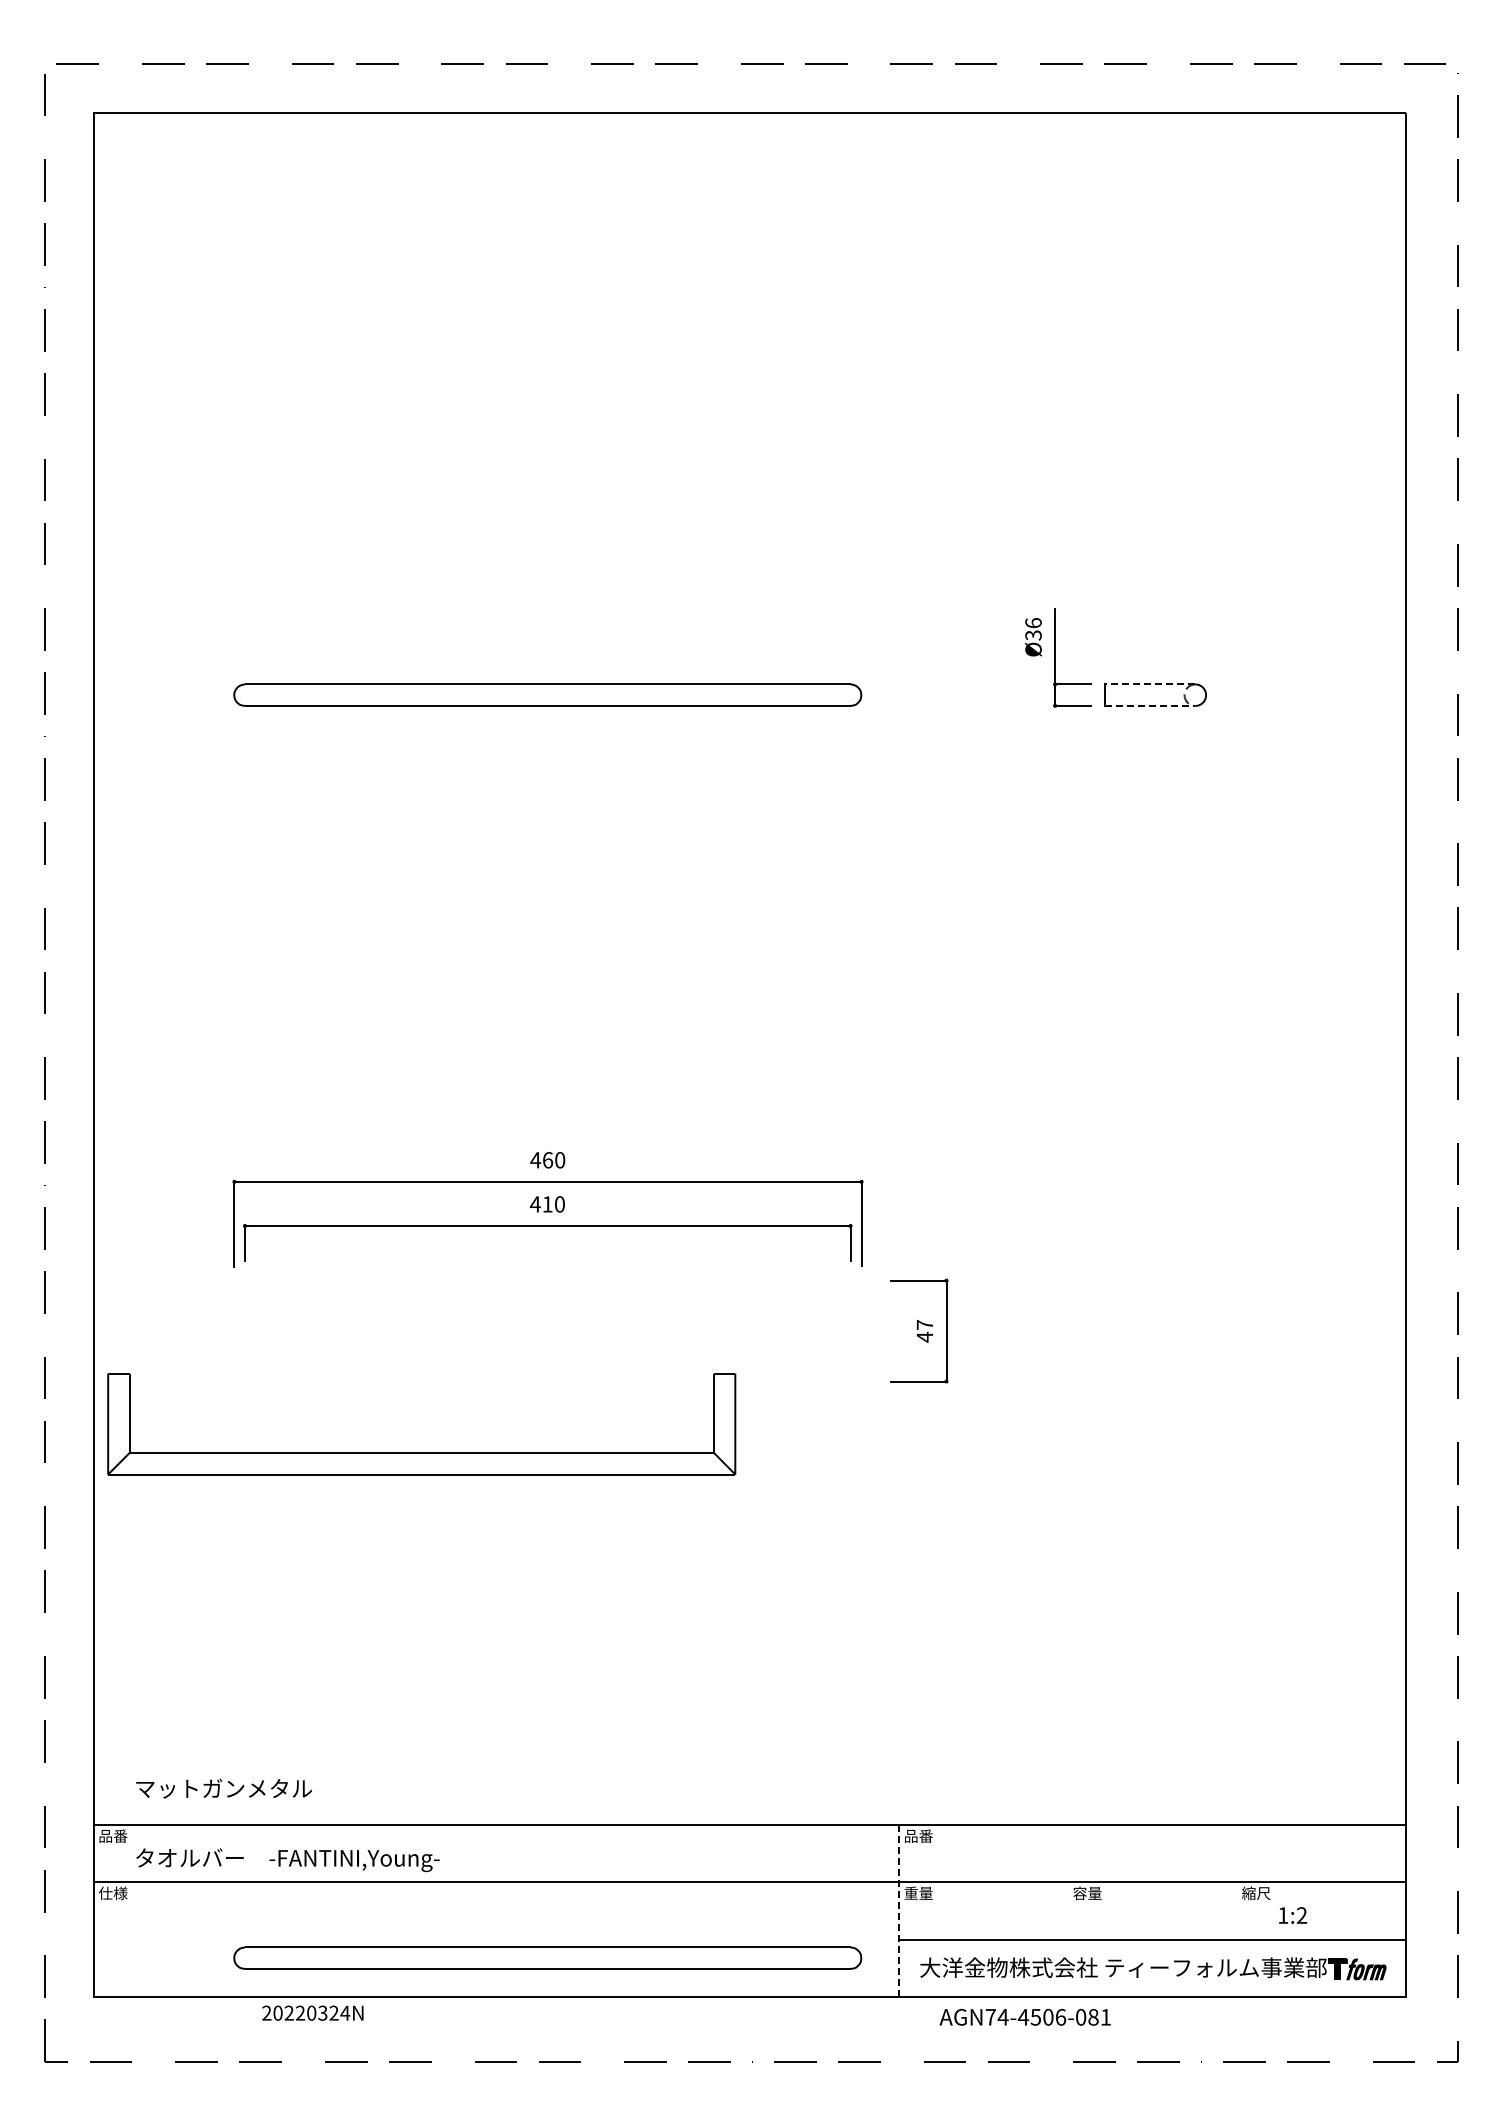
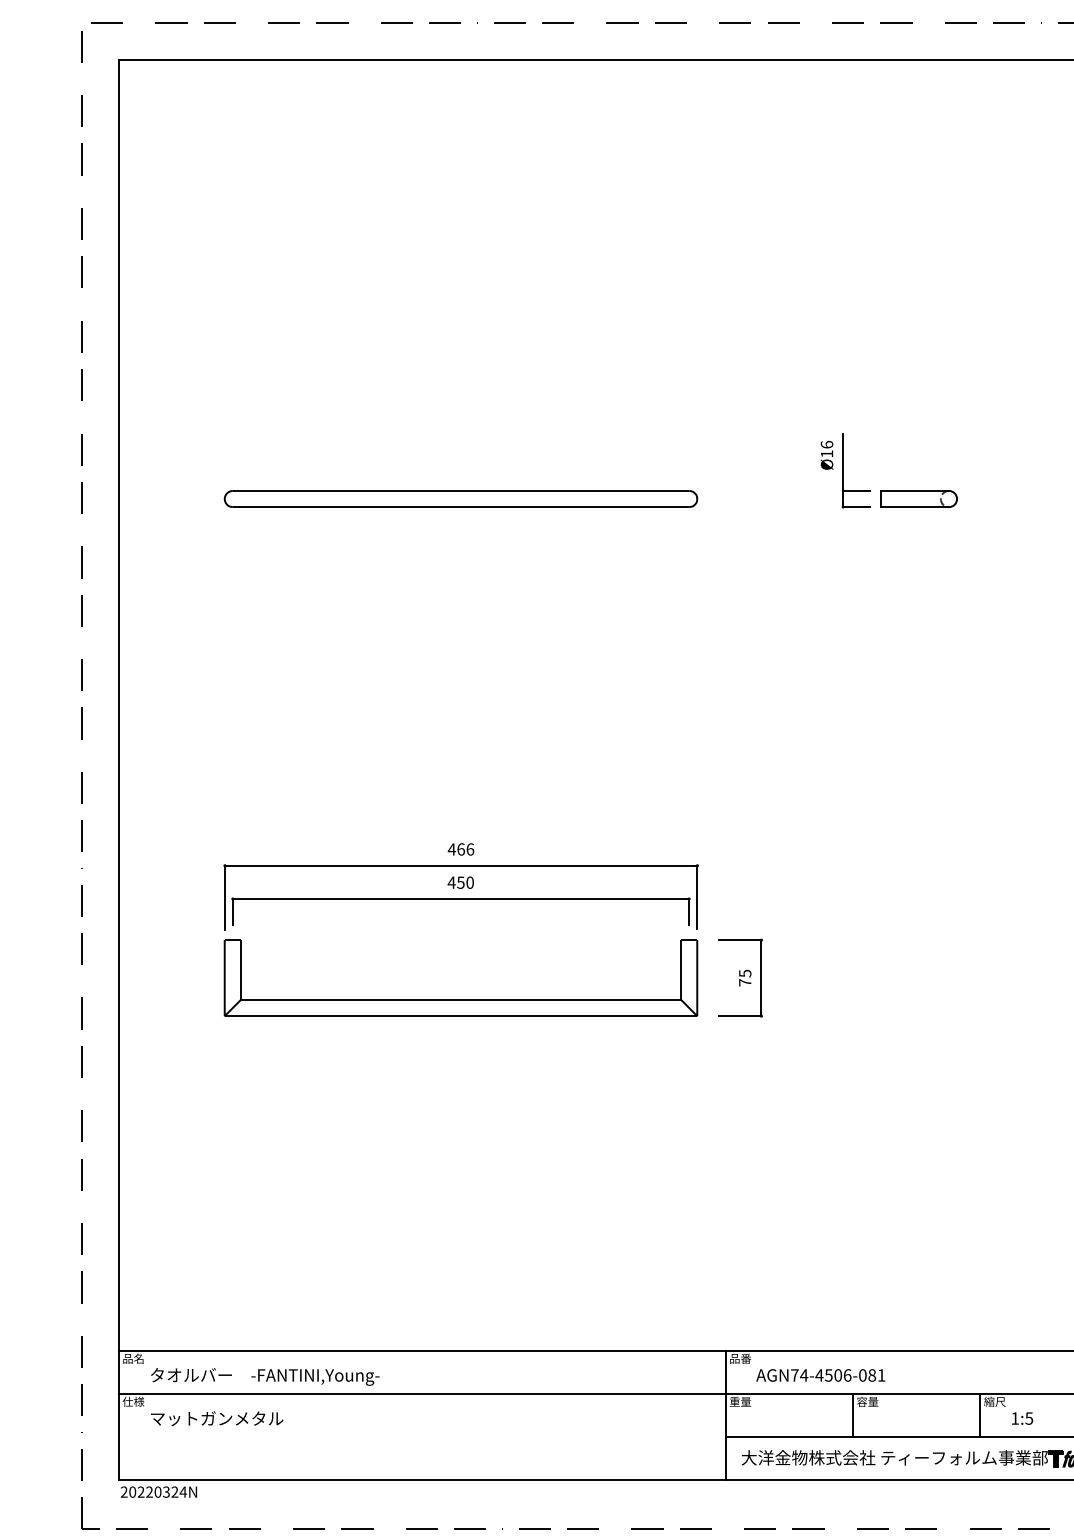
text: (1033, 635) -> (827, 454), Ø36 -> Ø16
line: (1149, 684) -> (914, 490), dashed -> solid
line: (1150, 705) -> (915, 506), dashed -> solid
text: (560, 1160) -> (470, 849), 460 -> 466
text: (547, 1204) -> (460, 882), 410 -> 450
text: (924, 1330) -> (744, 977), 47 -> 75
part: (421, 1452) -> (460, 999), moved
text: (223, 1788) -> (216, 1418), moved
text: (120, 1835) -> (139, 1358), 品番 -> 品名
line: (1067, 1910) -> (852, 1414), added
line: (1236, 1910) -> (979, 1414), added
line: (898, 1911) -> (725, 1415), dashed -> solid
text: (1301, 1915) -> (1028, 1418), 1:2 -> 1:5
part: (547, 1957) -> (460, 1450), removed
text: (312, 2012) -> (158, 1491), moved
text: (1024, 2016) -> (820, 1374), moved

